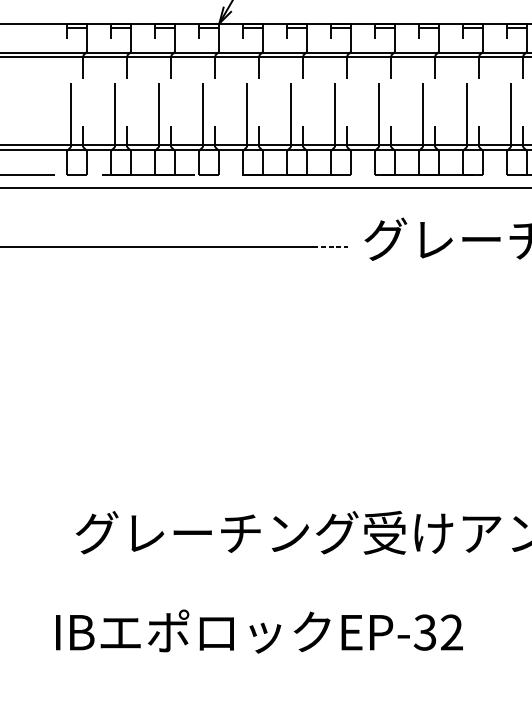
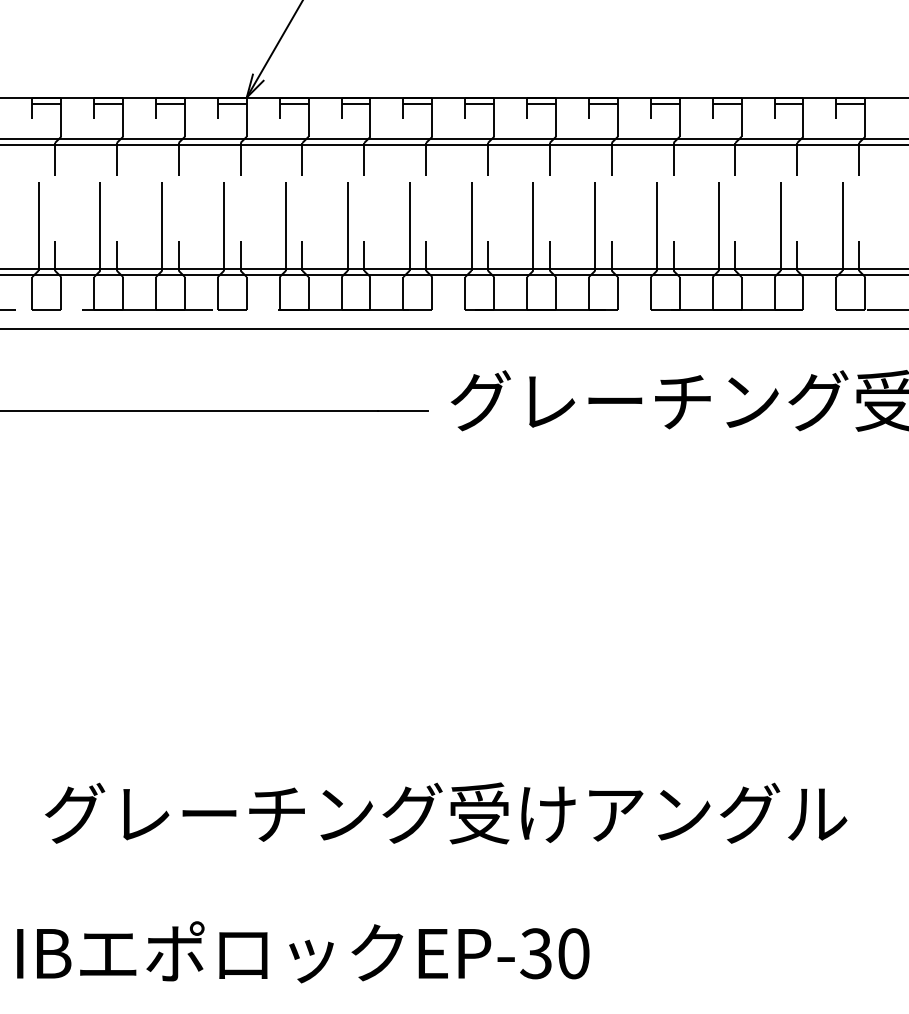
line: (330, 246) -> (403, 410), dashed -> solid
text: (451, 632) -> (573, 953), EP-32 -> EP-30

